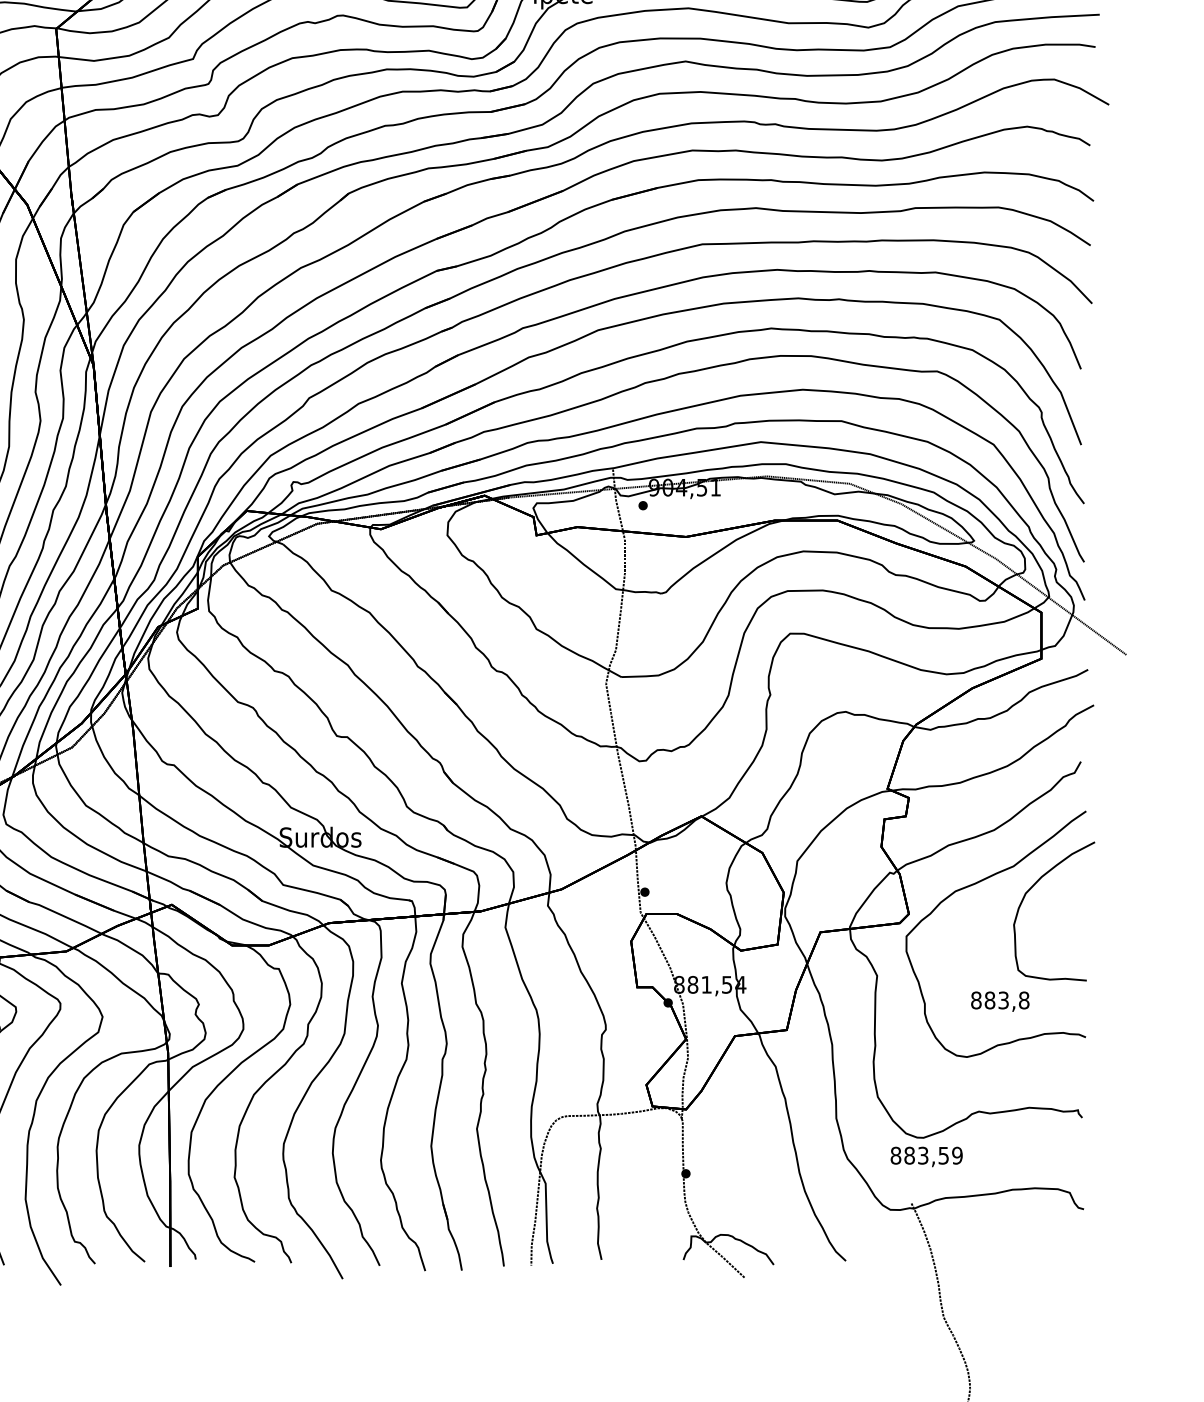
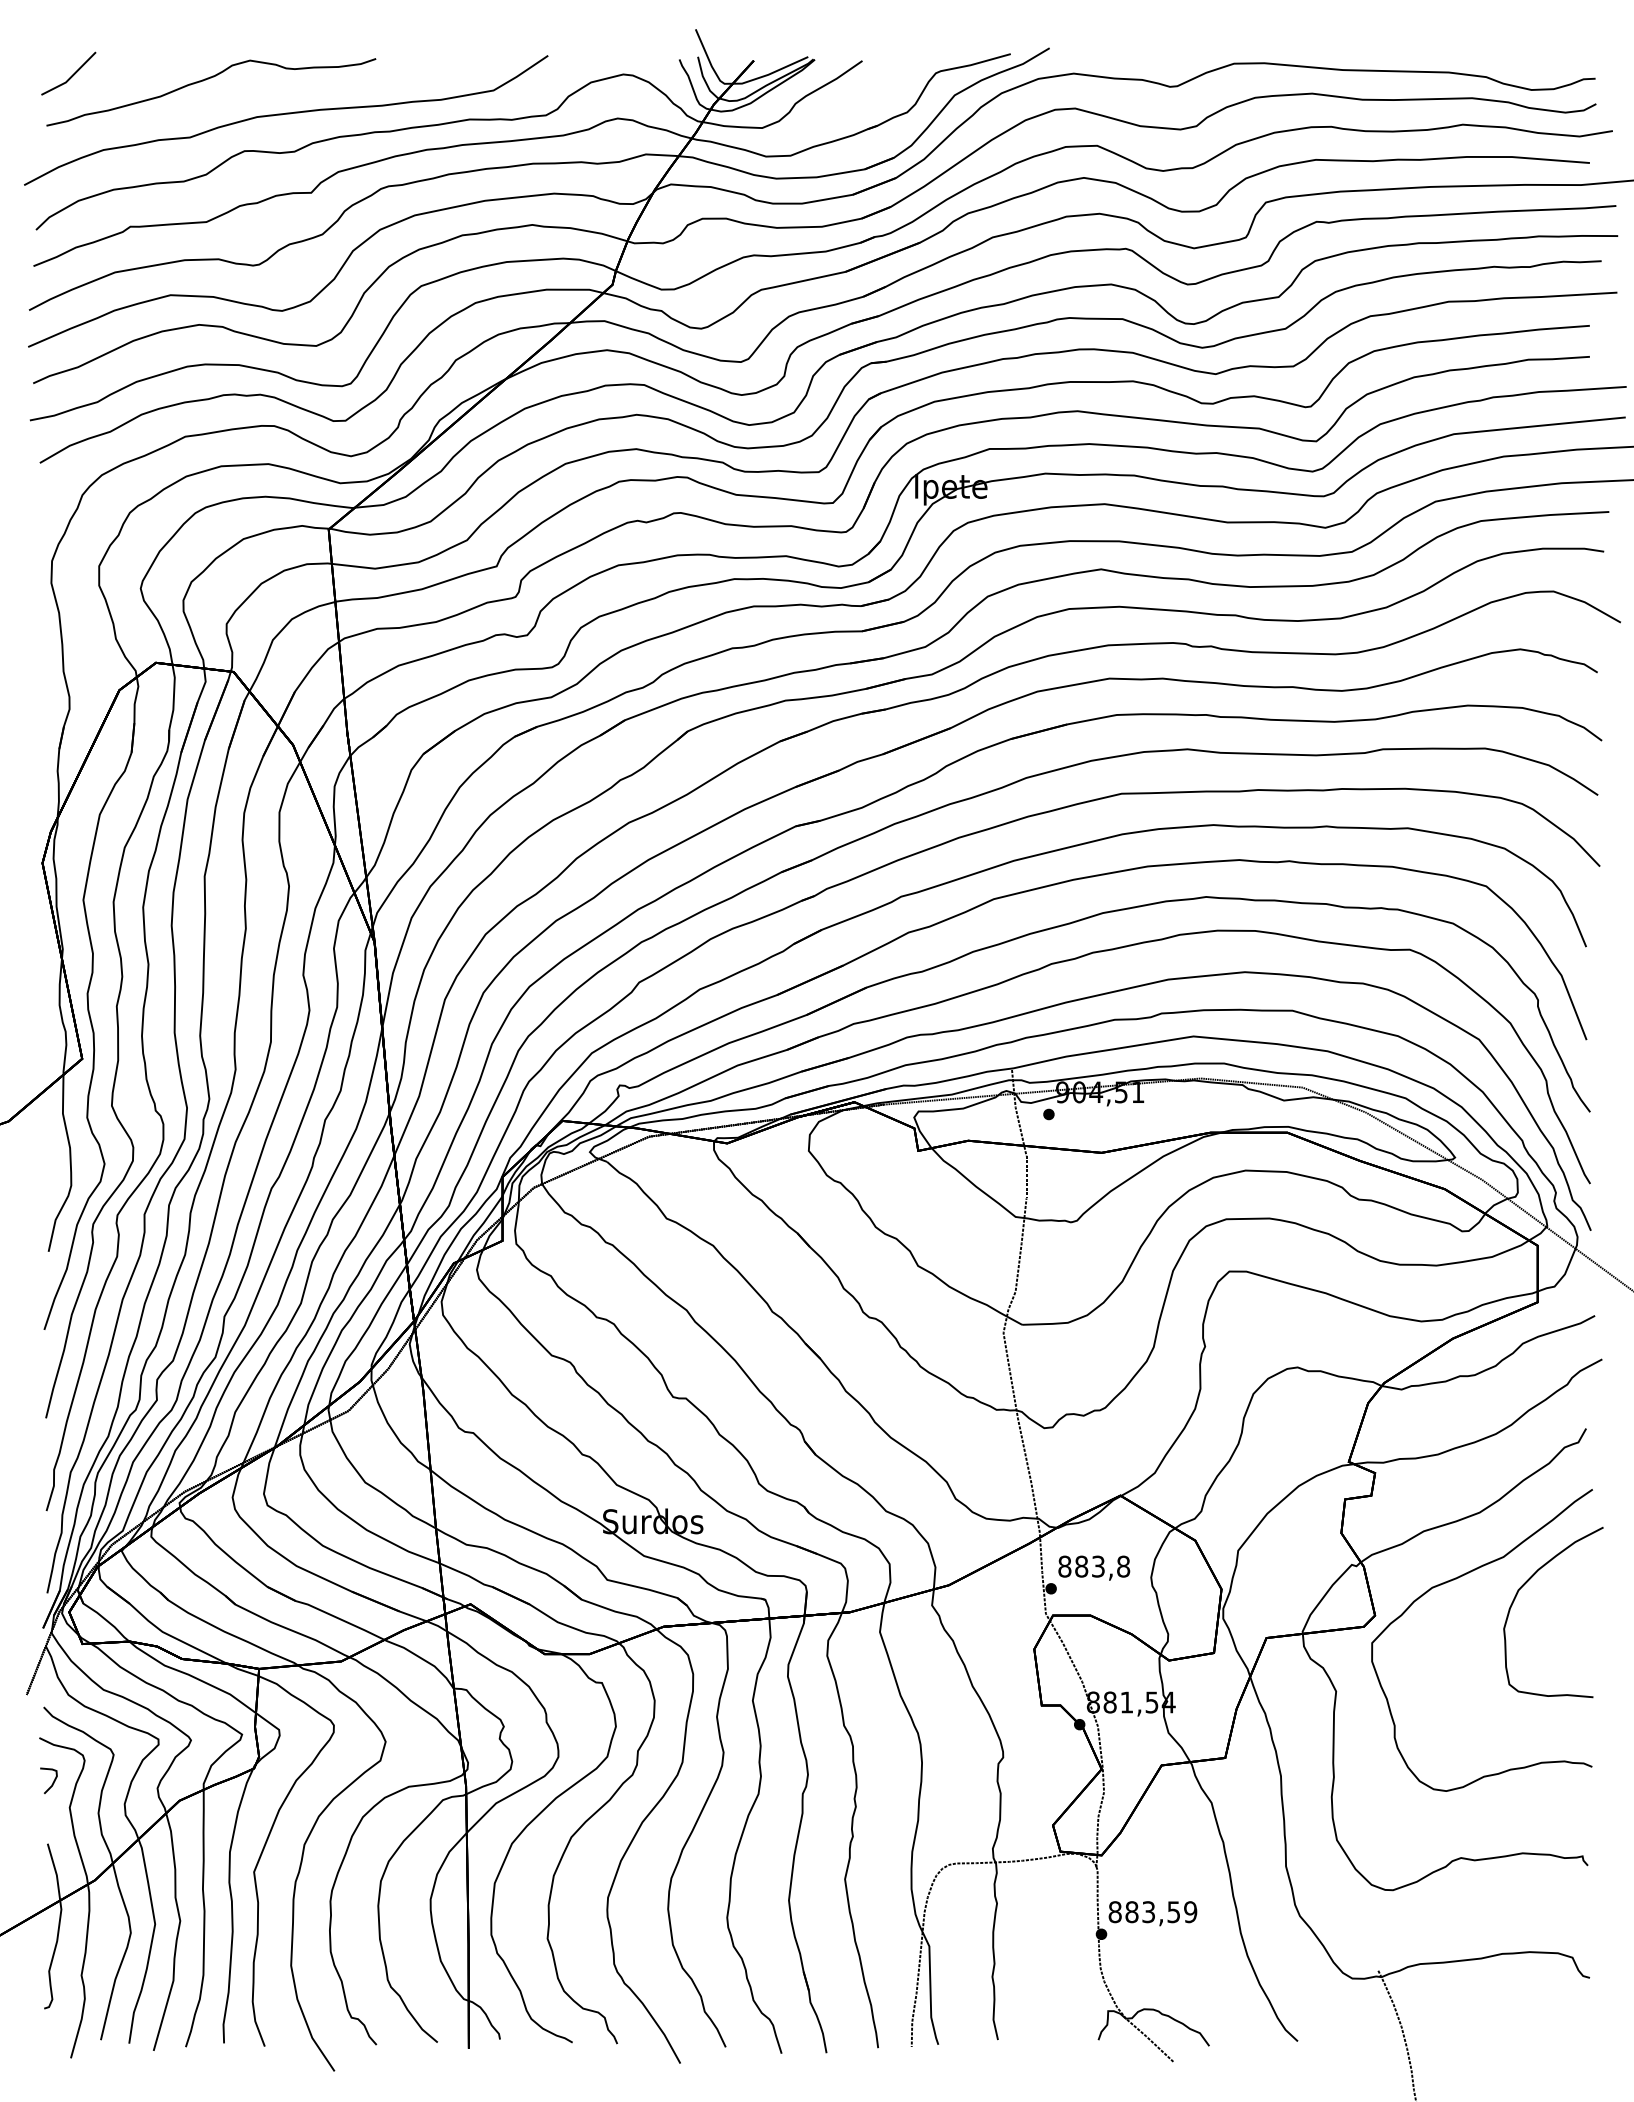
text: (1000, 1001) -> (1094, 1567), moved
text: (926, 1156) -> (1152, 1913), moved

